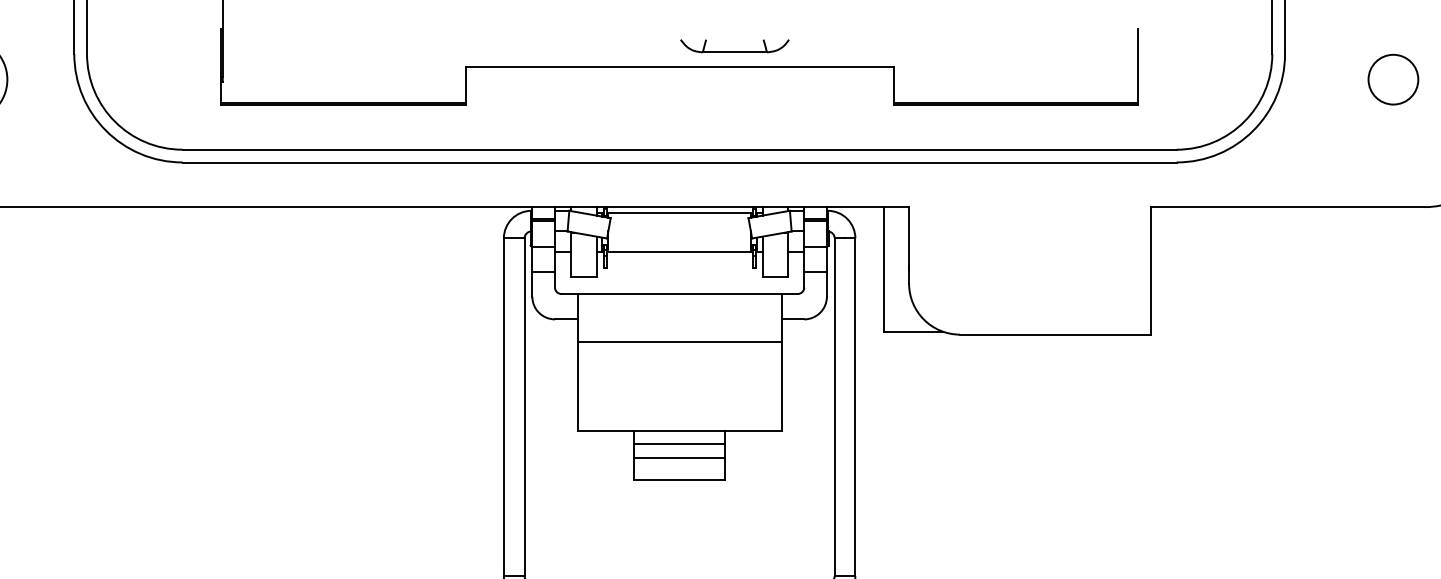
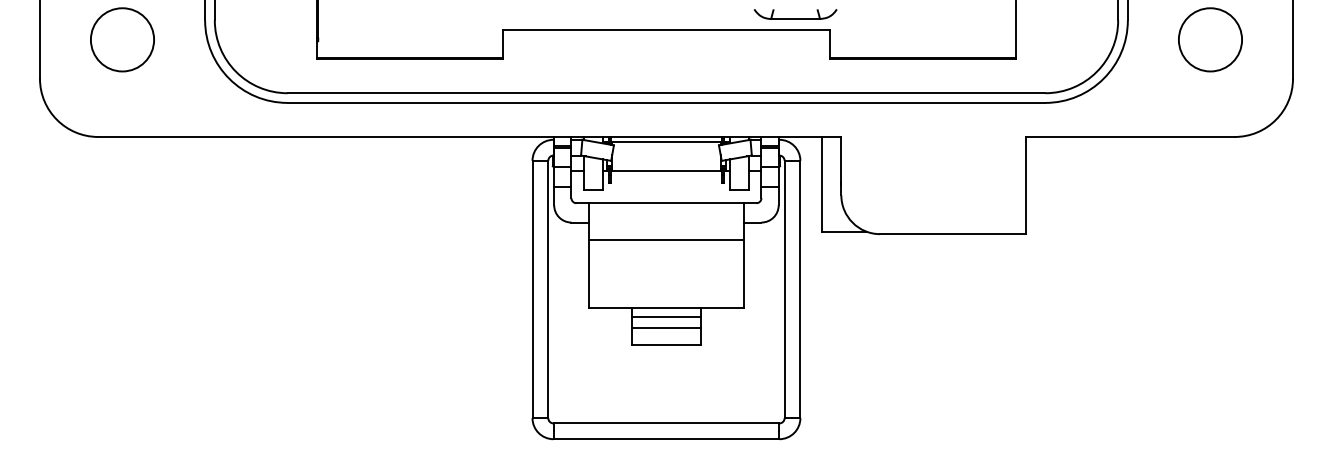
part: (734, 46) -> (795, 14), moved
circle: (1393, 79) -> (1210, 39), size x1.67

